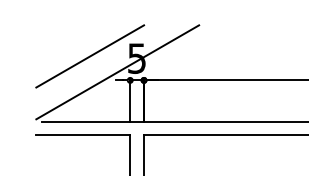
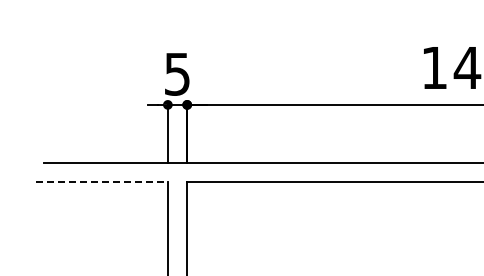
line: (90, 55) -> (111, 70), removed
line: (117, 72) -> (149, 93), removed
line: (83, 135) -> (101, 182), solid -> dashed

